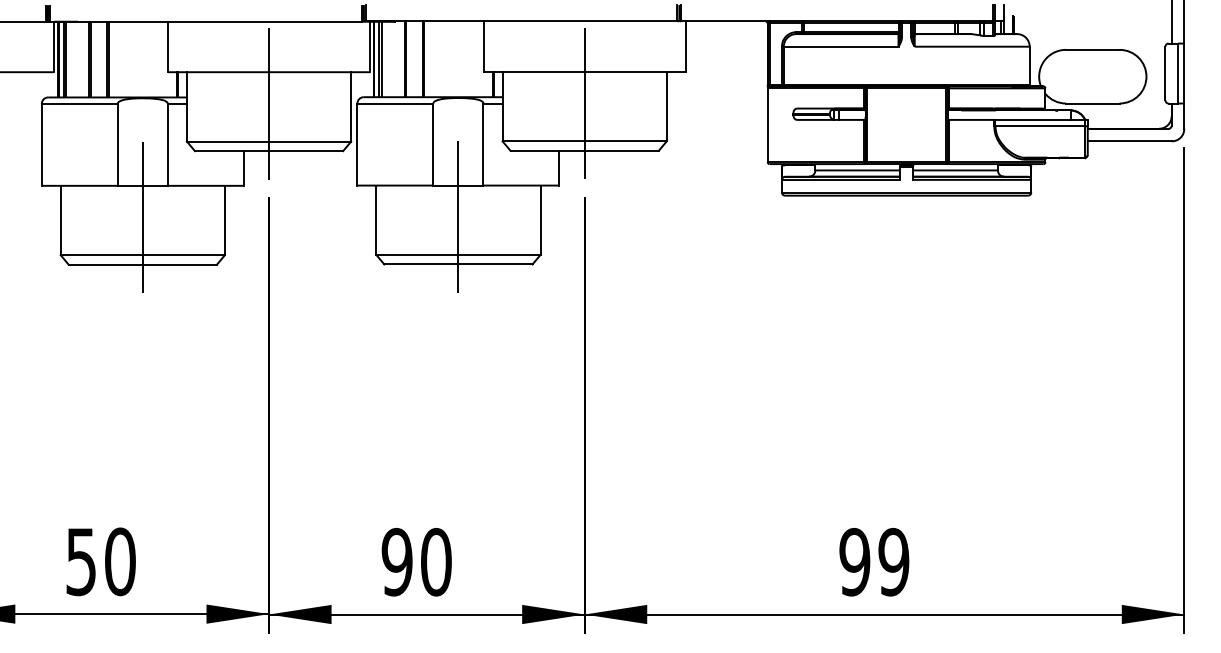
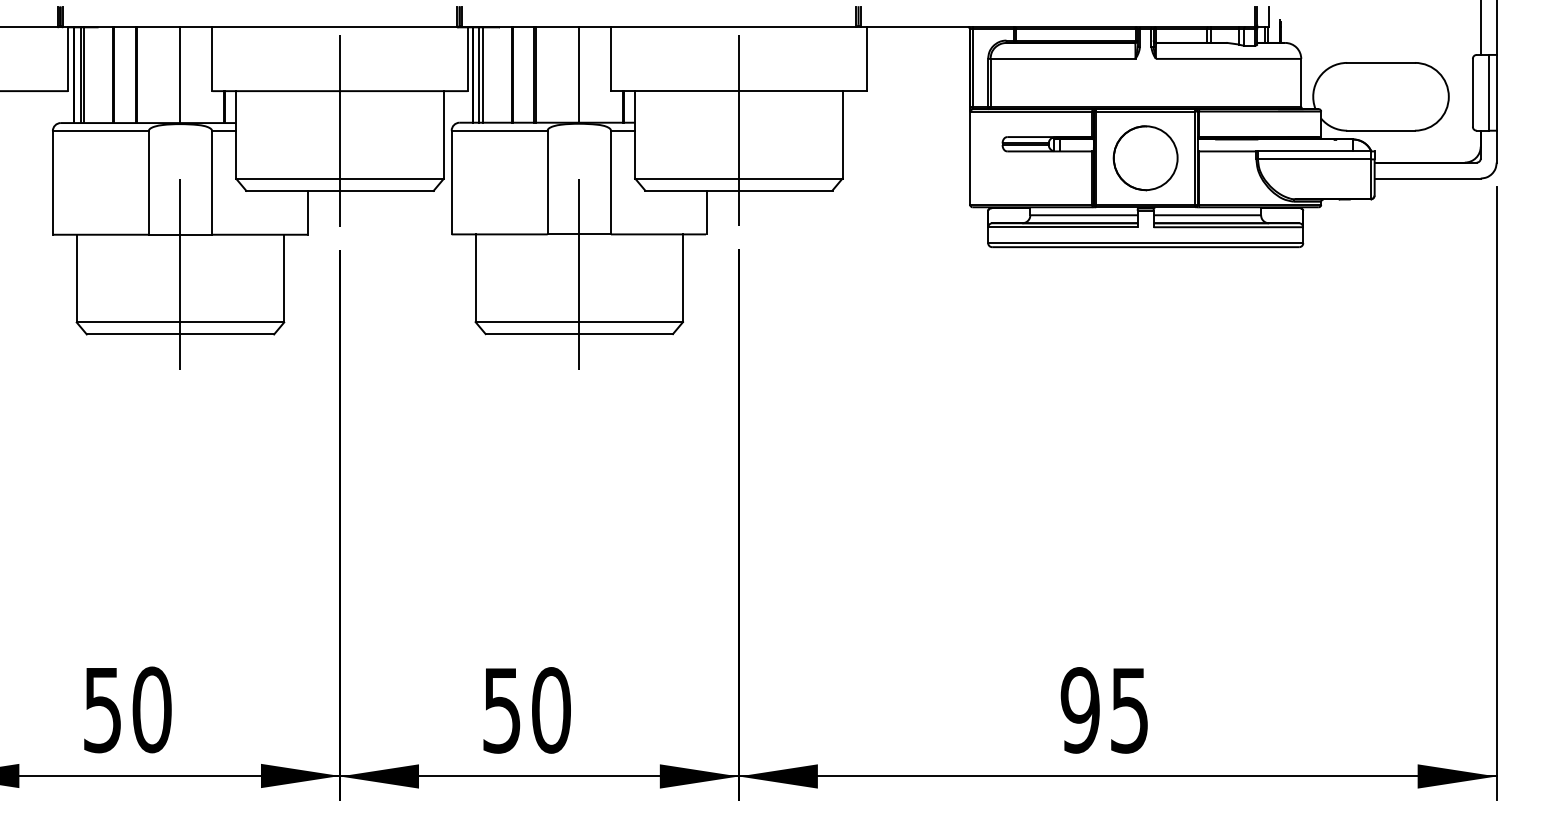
line: (142, 59) -> (180, 75), added
line: (458, 59) -> (579, 74), added
part: (906, 125) -> (1145, 158), added
text: (396, 562) -> (501, 710), 90 -> 50
text: (893, 562) -> (1129, 710), 99 -> 95

